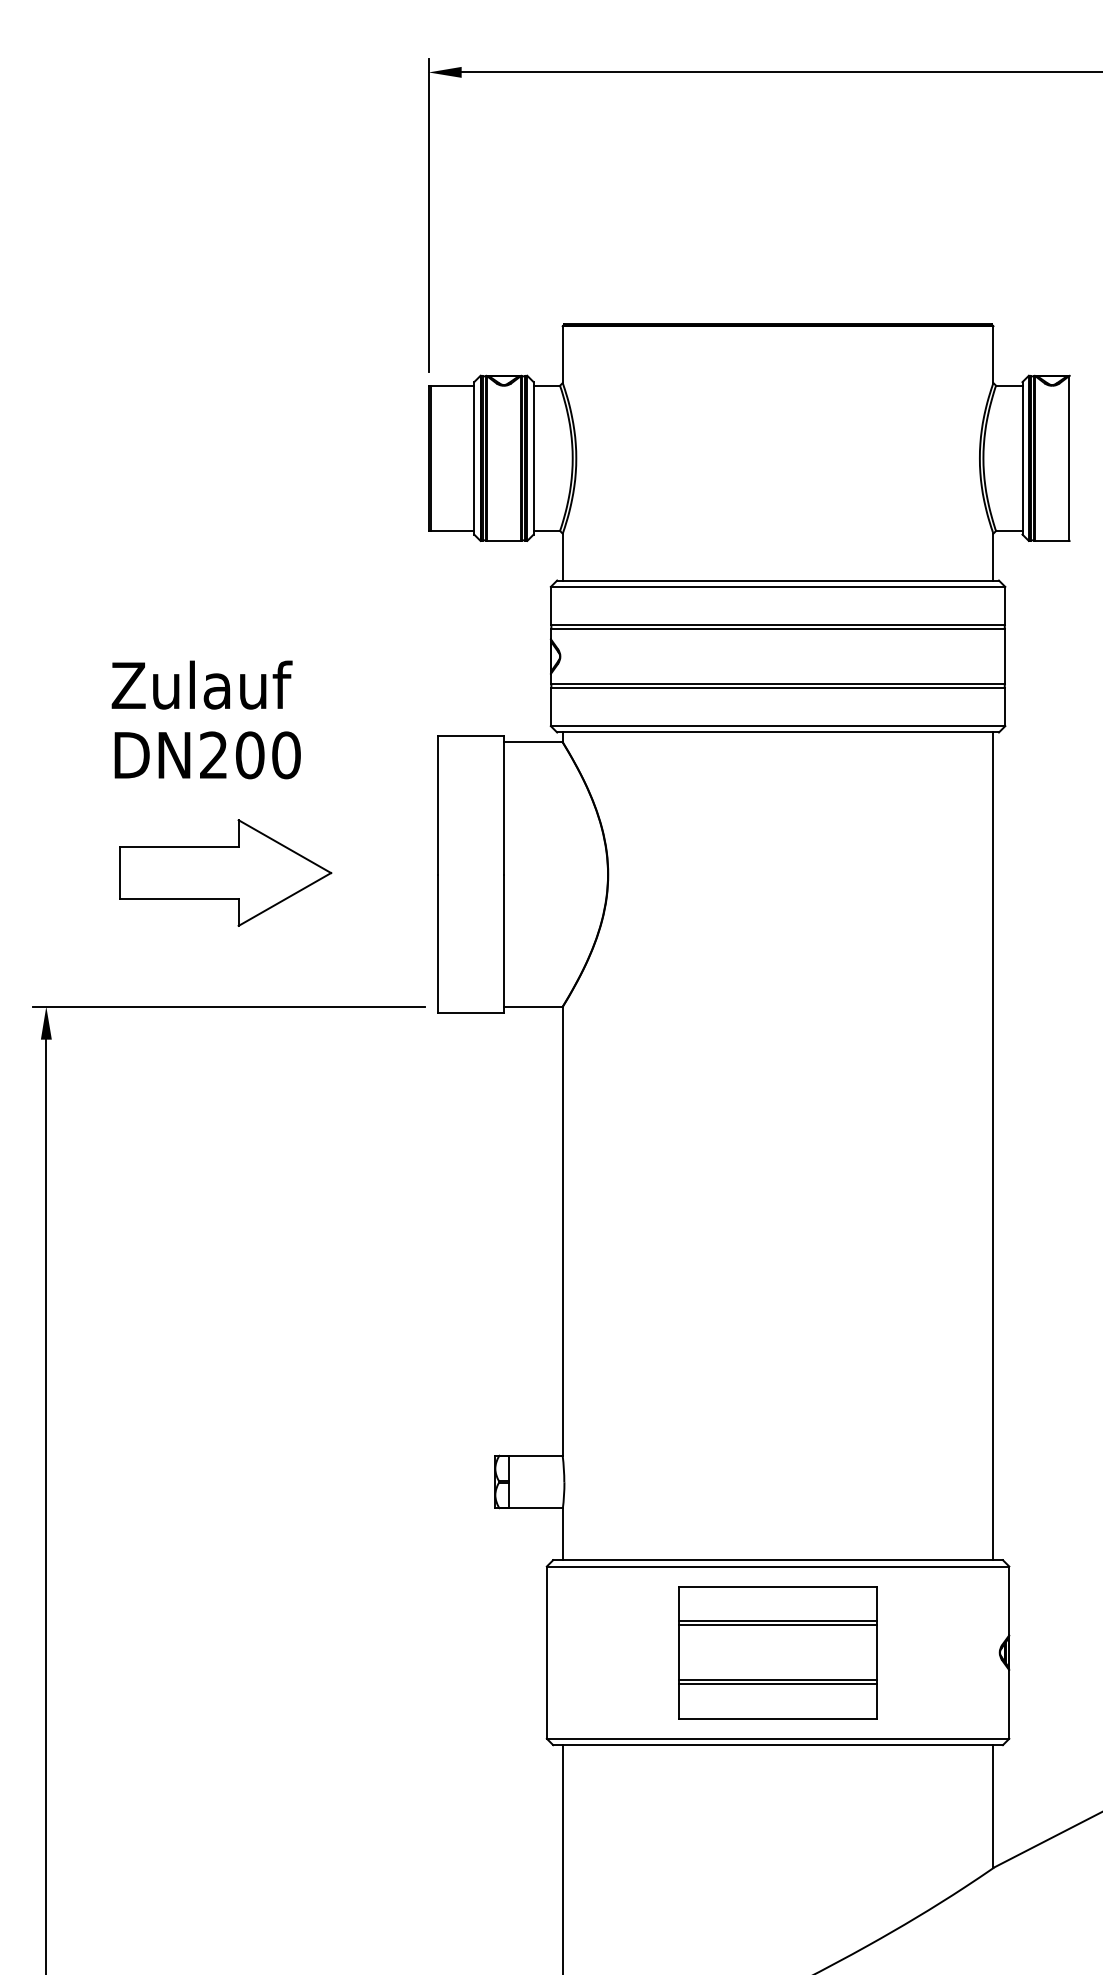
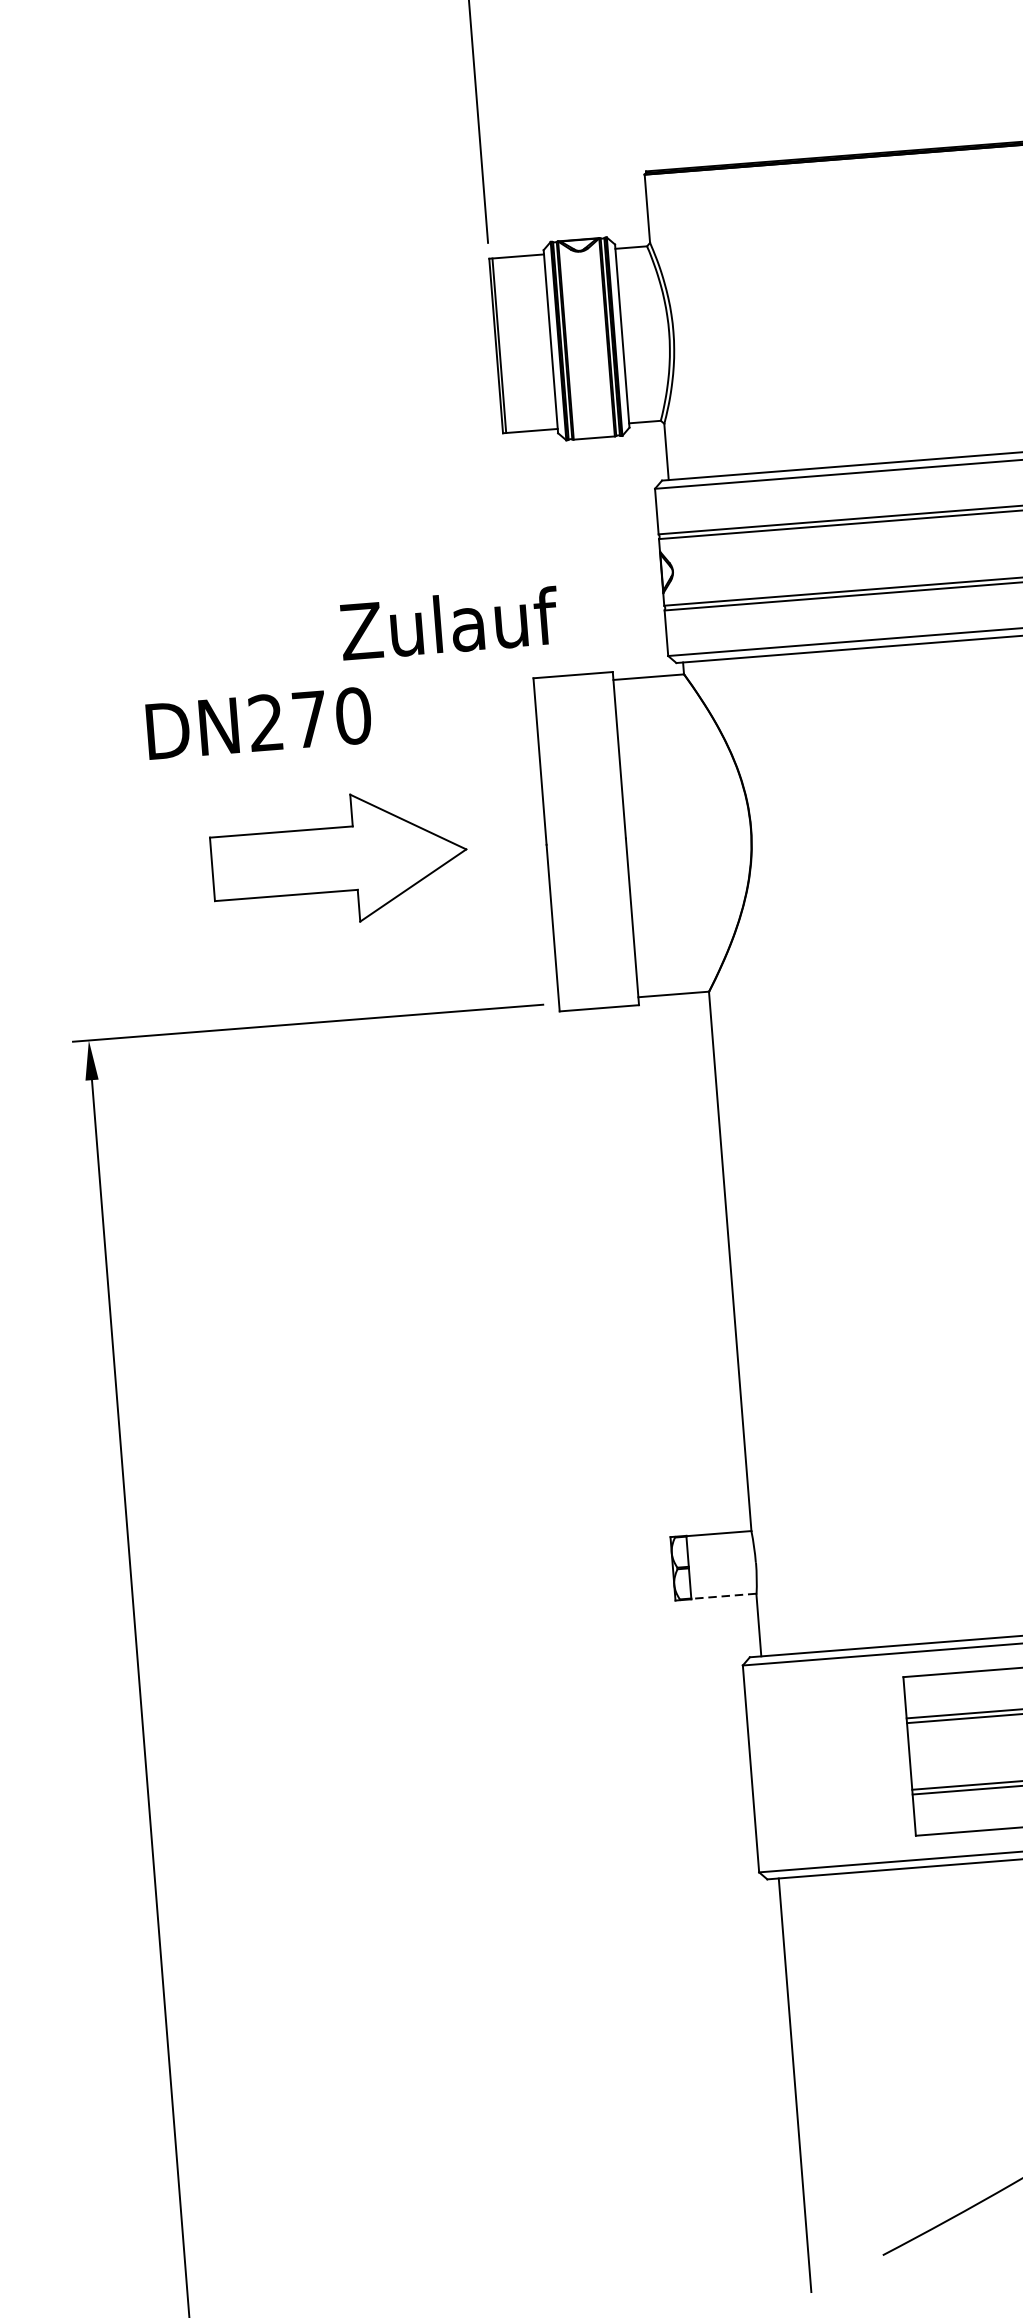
text: (201, 684) -> (448, 622), moved
text: (250, 755) -> (310, 719), DN200 -> DN270
part: (225, 872) -> (339, 858), moved
line: (535, 1507) -> (723, 1595), solid -> dashed

